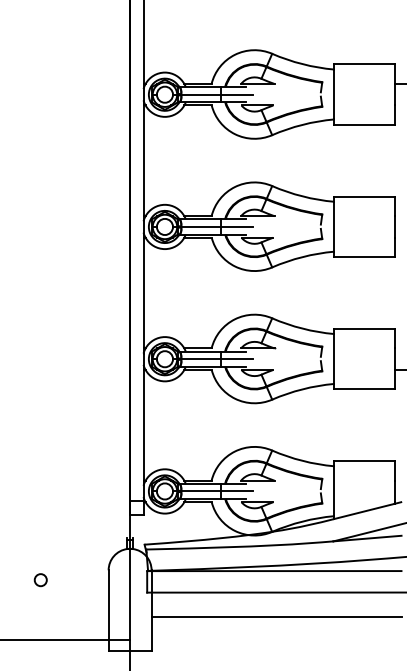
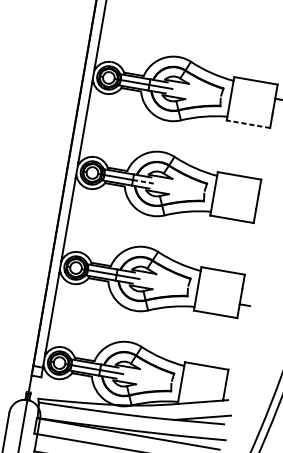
line: (363, 124) -> (247, 124), solid -> dashed
line: (237, 226) -> (144, 181), solid -> dashed

